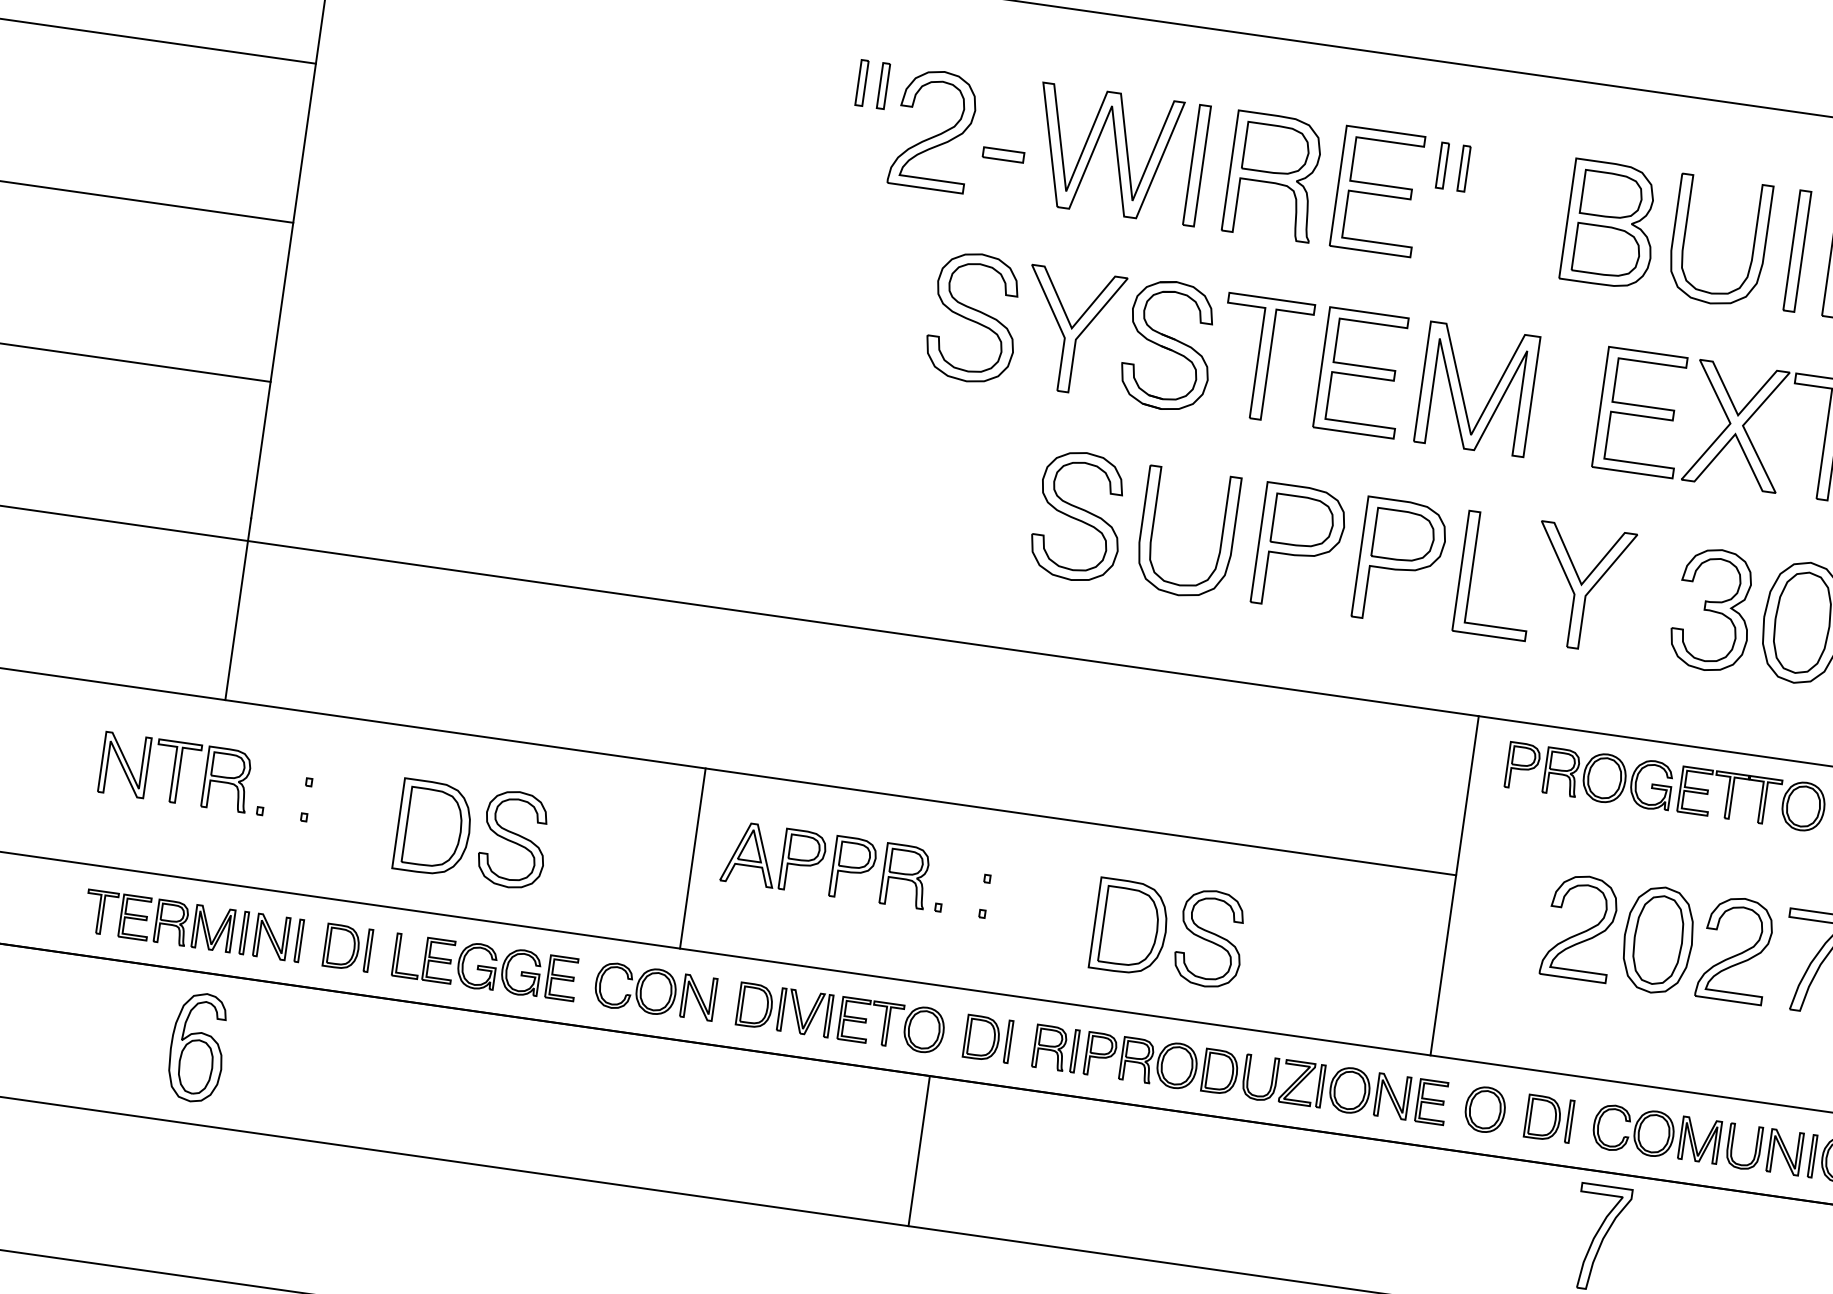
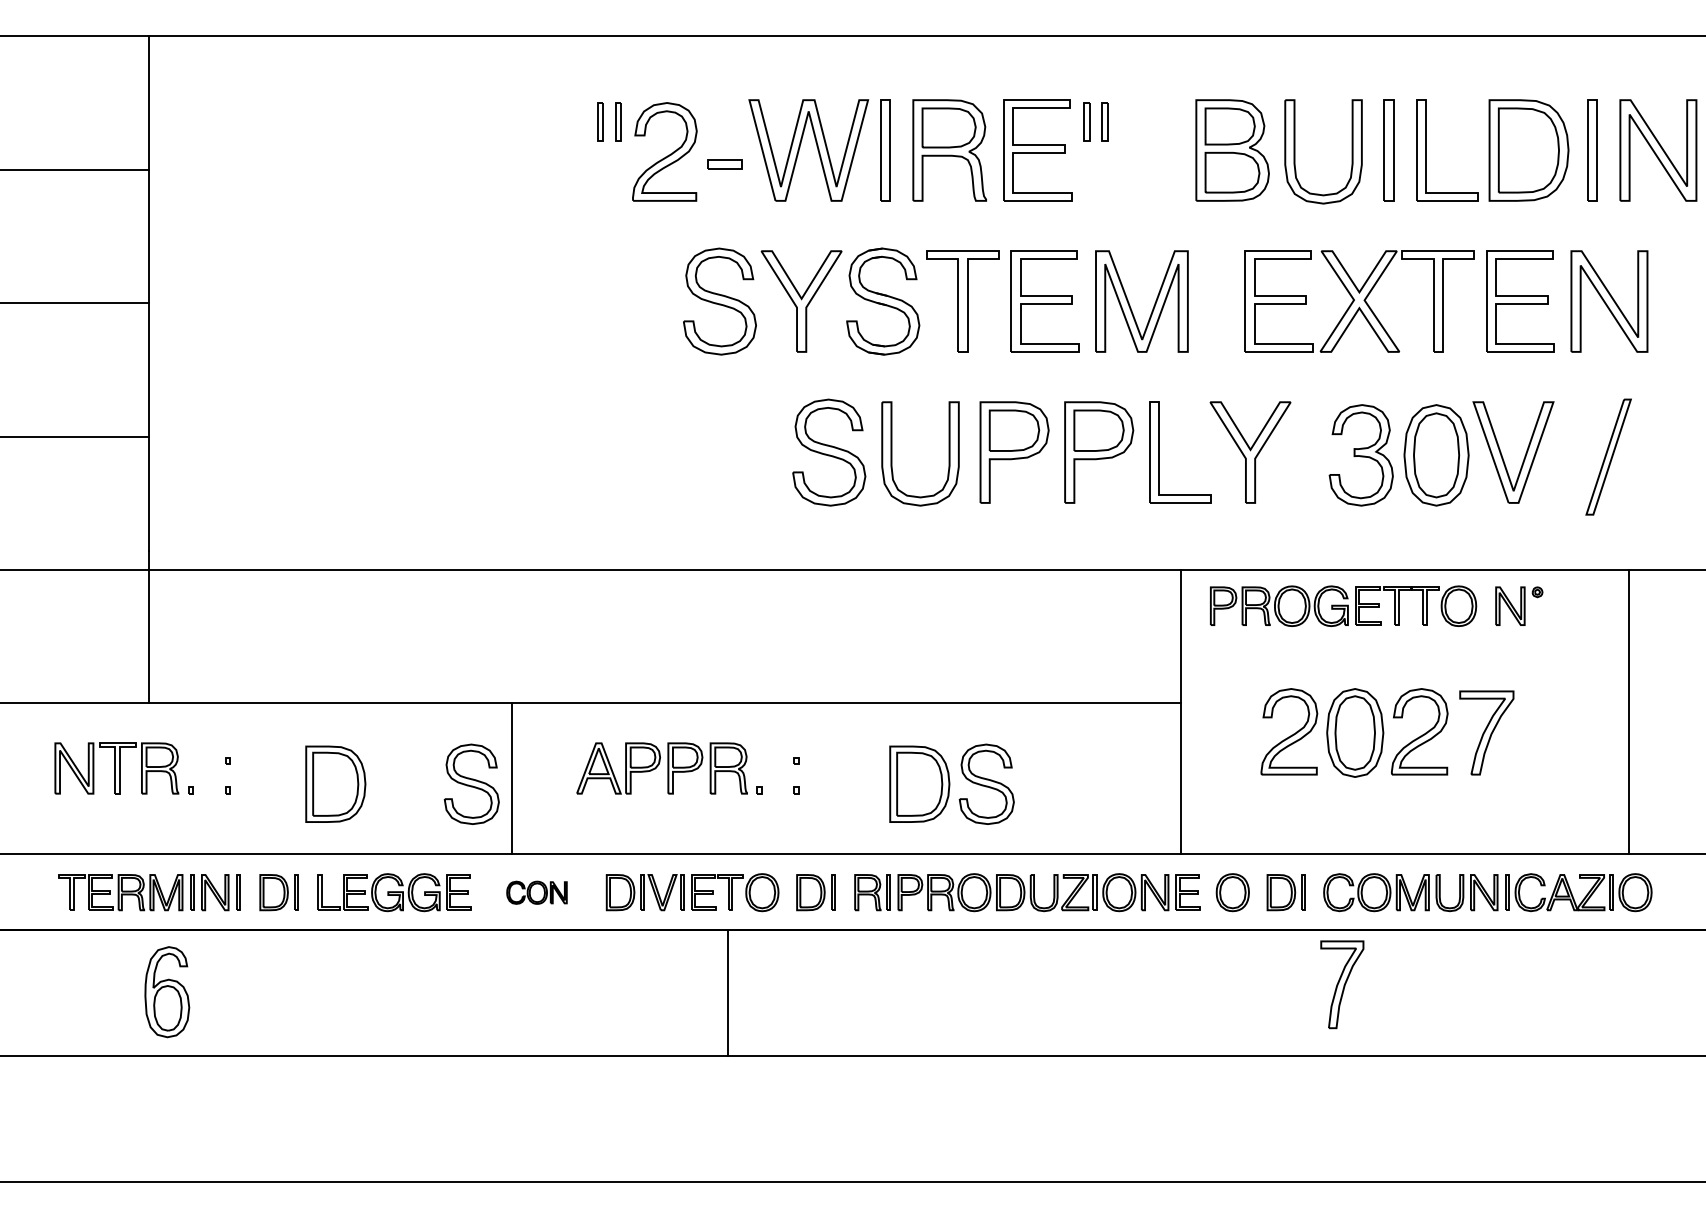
part: (513, 838) -> (471, 783), moved
line: (693, 858) -> (512, 778), moved
part: (654, 991) -> (536, 892), size x0.6
line: (919, 1150) -> (728, 992), moved

